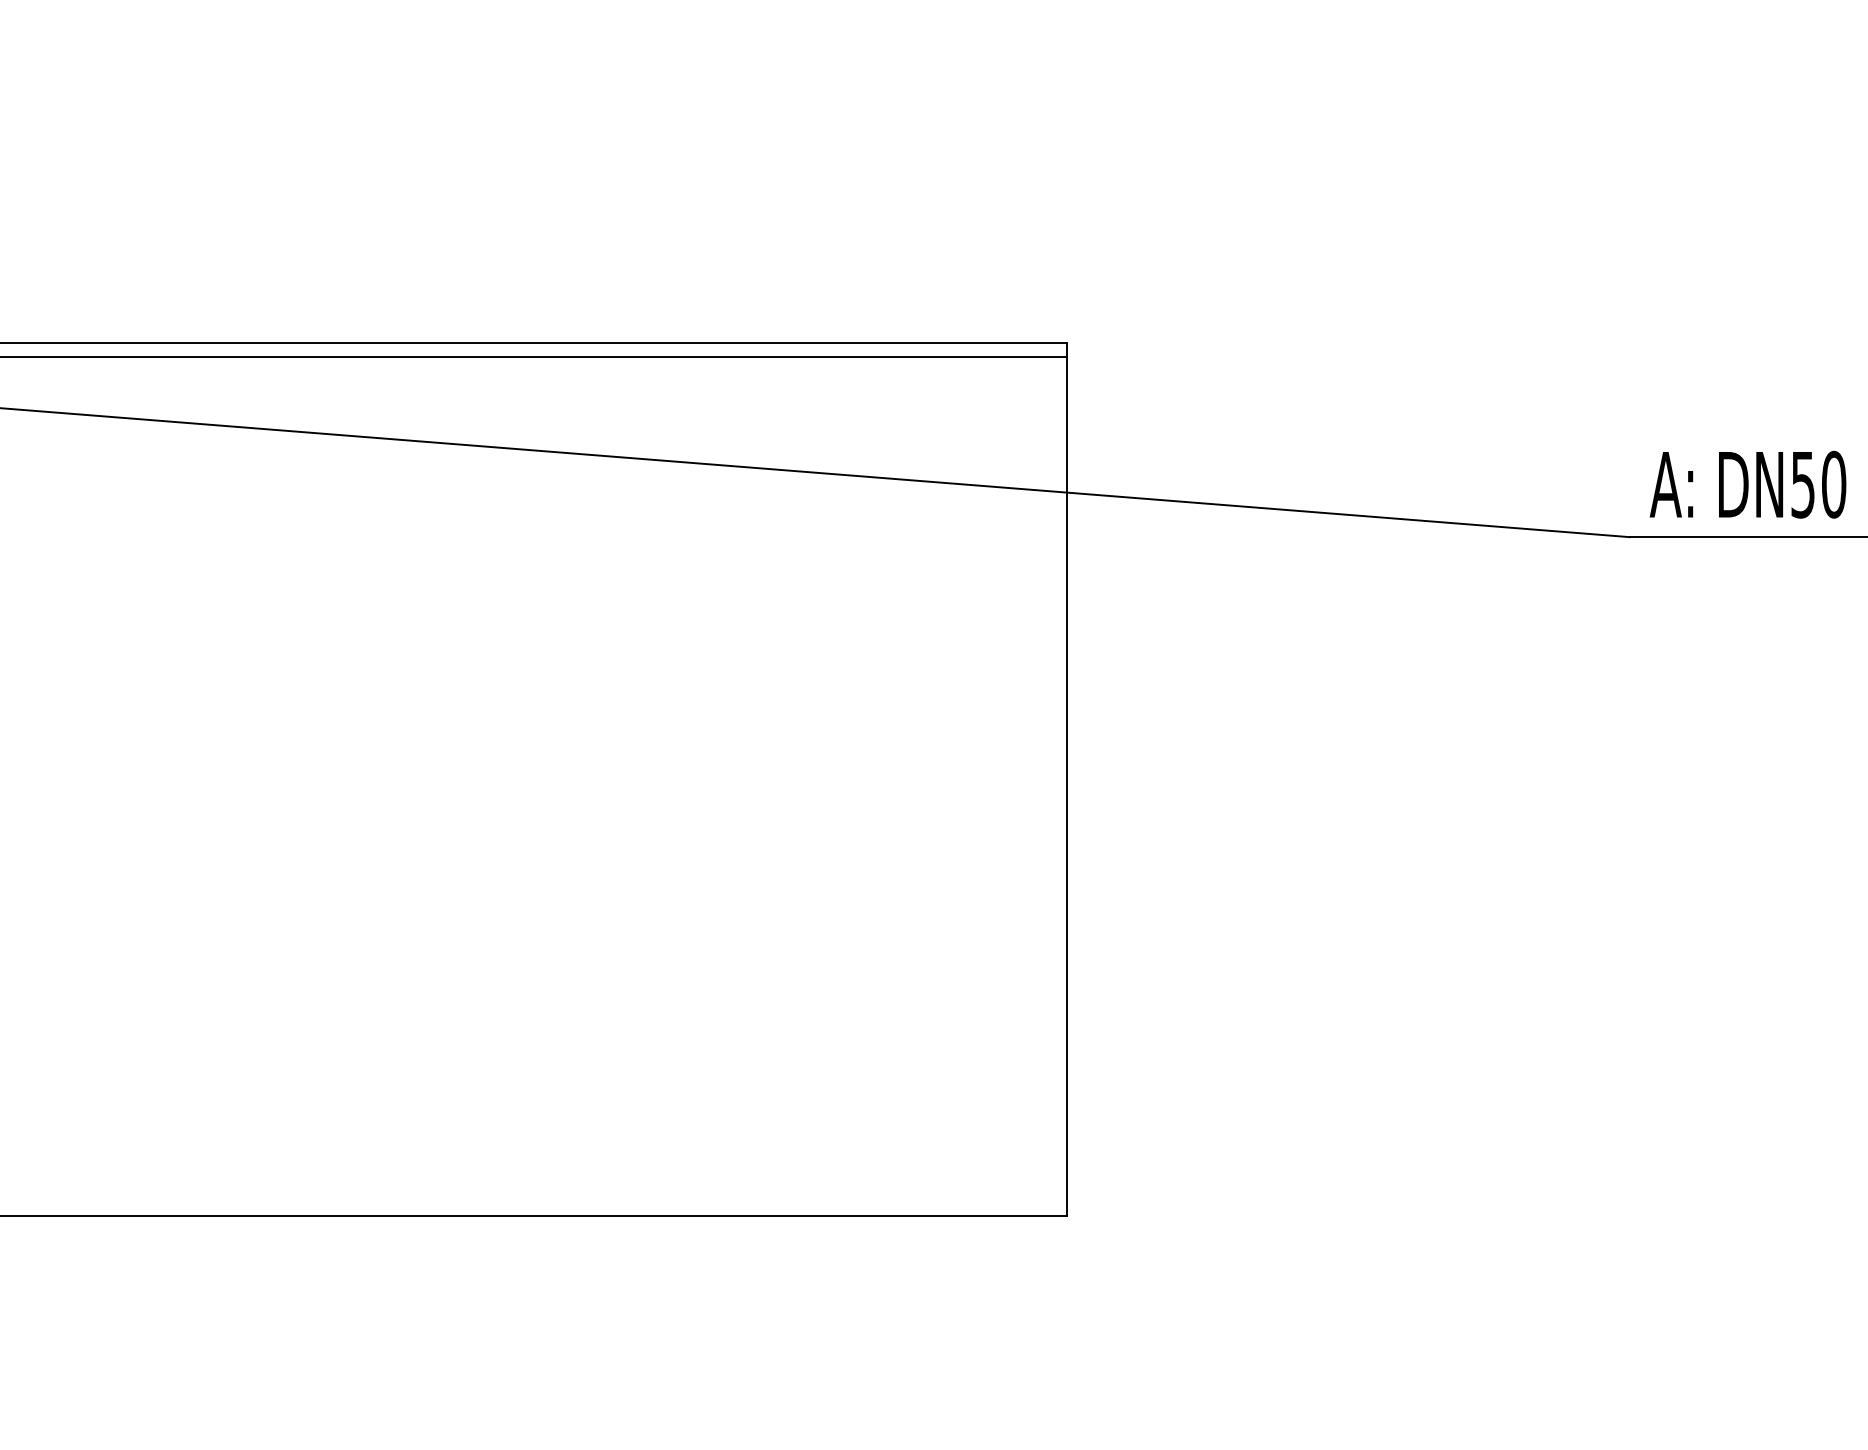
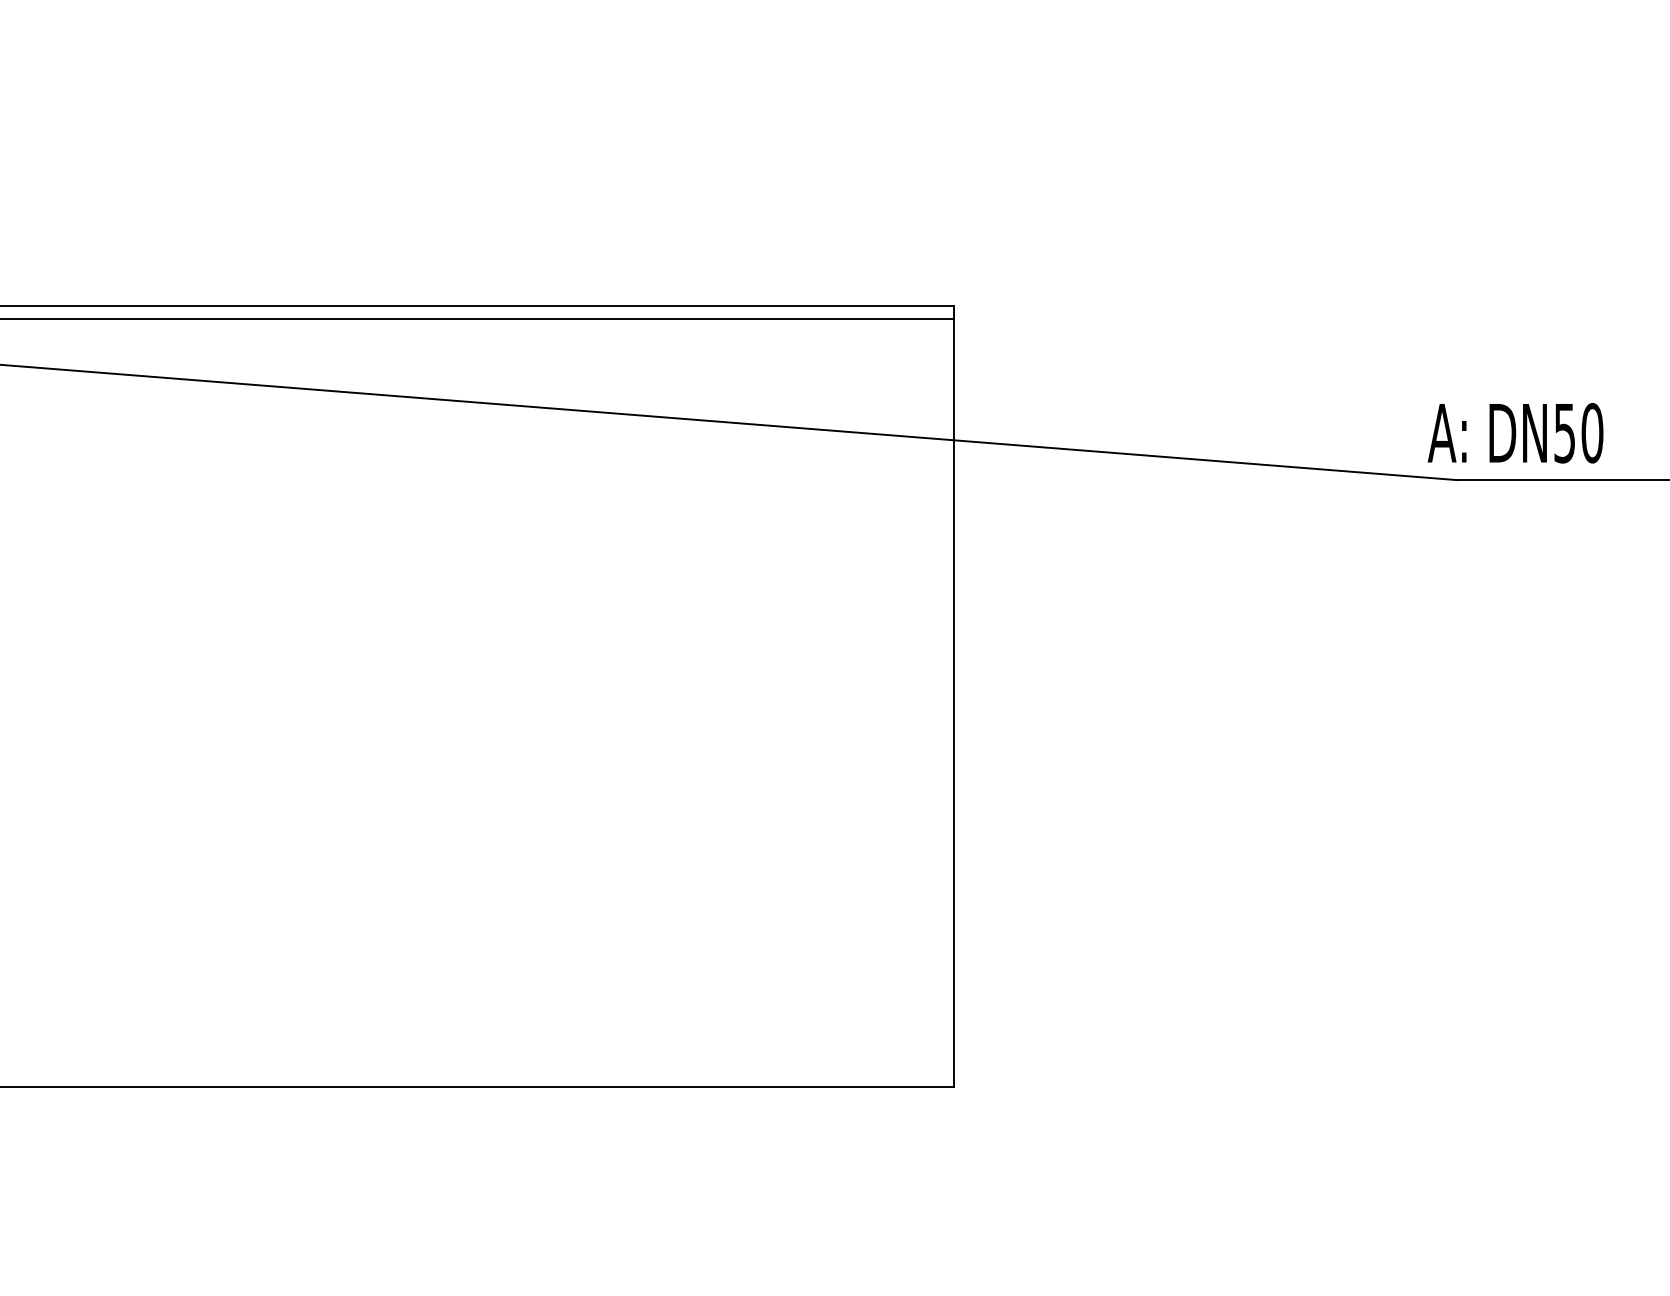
text: (1747, 485) -> (1515, 433), moved

